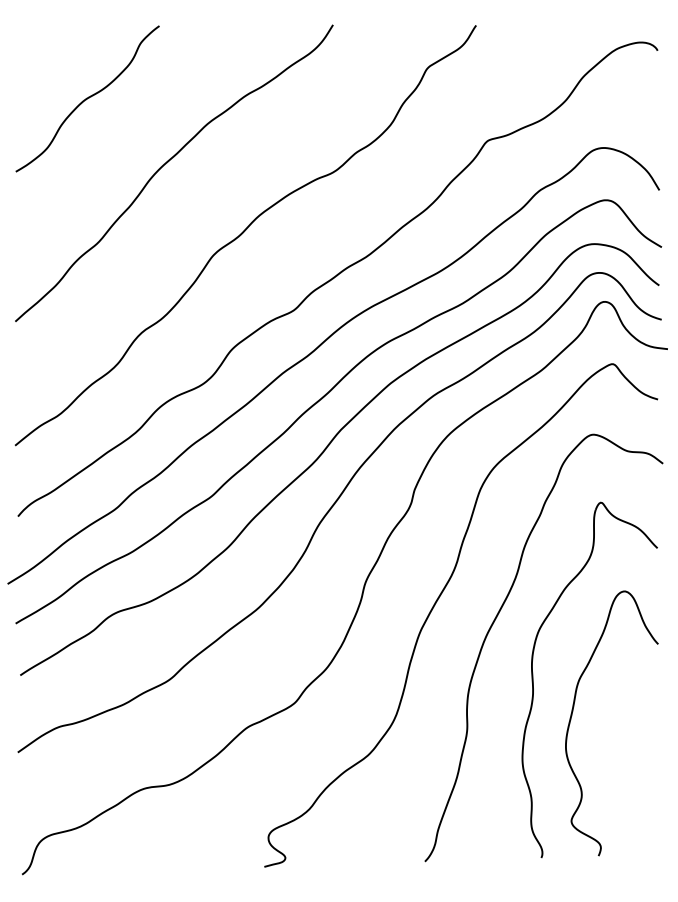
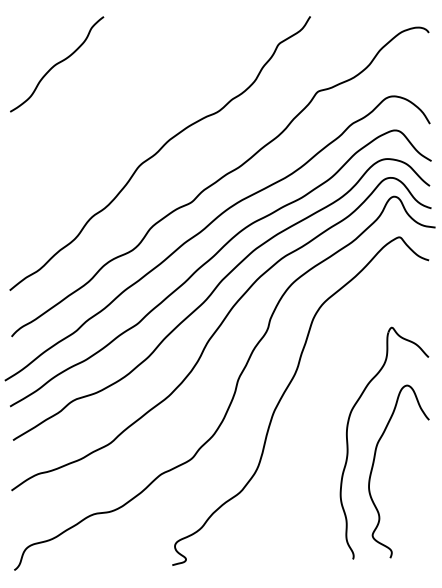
curve: (166, 165) -> (108, 107), removed
curve: (497, 618) -> (324, 403), removed

